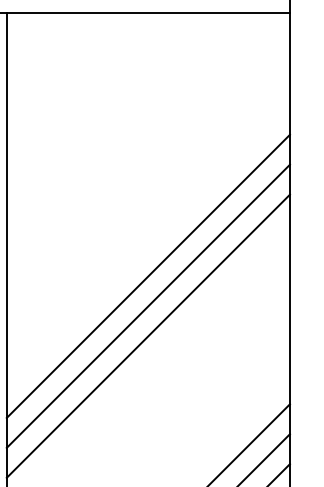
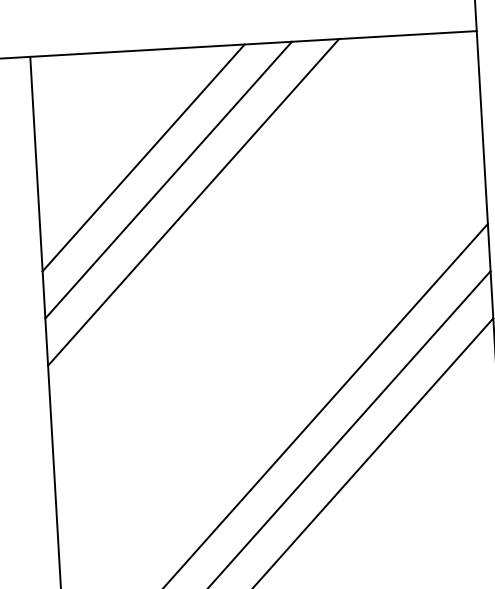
line: (74, 80) -> (143, 157), added
line: (89, 95) -> (168, 180), added
line: (104, 110) -> (193, 202), added

